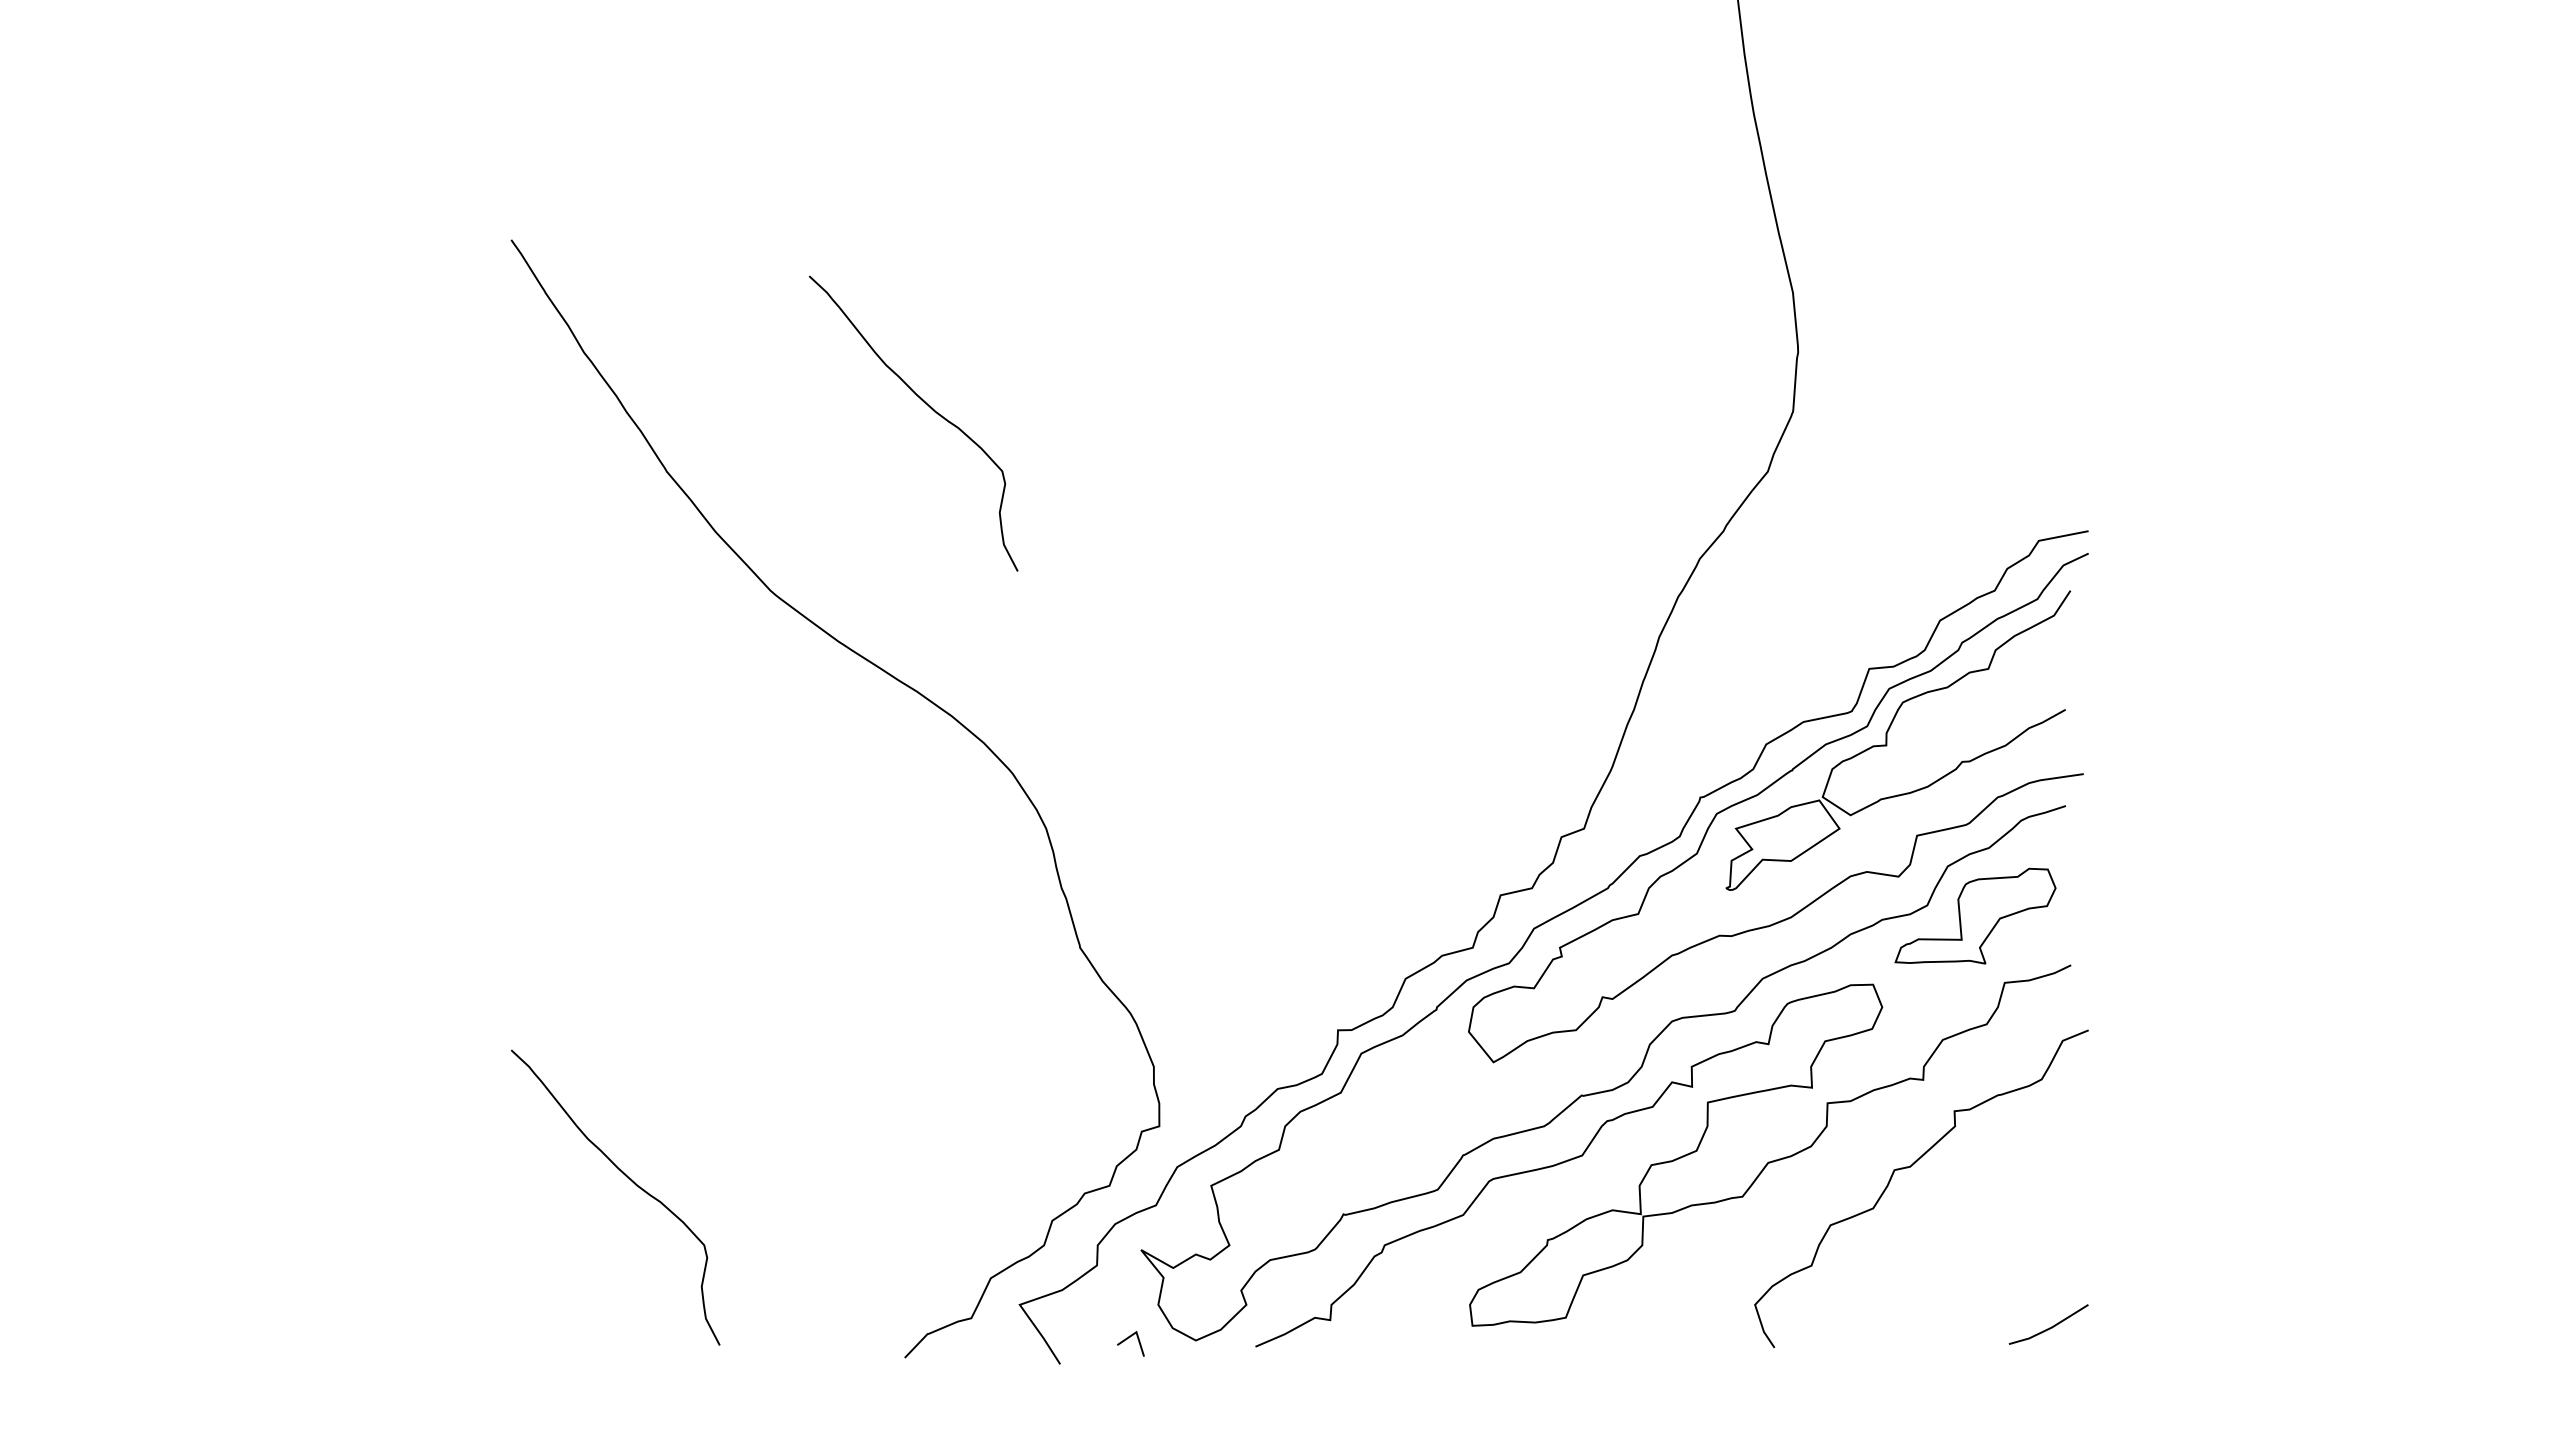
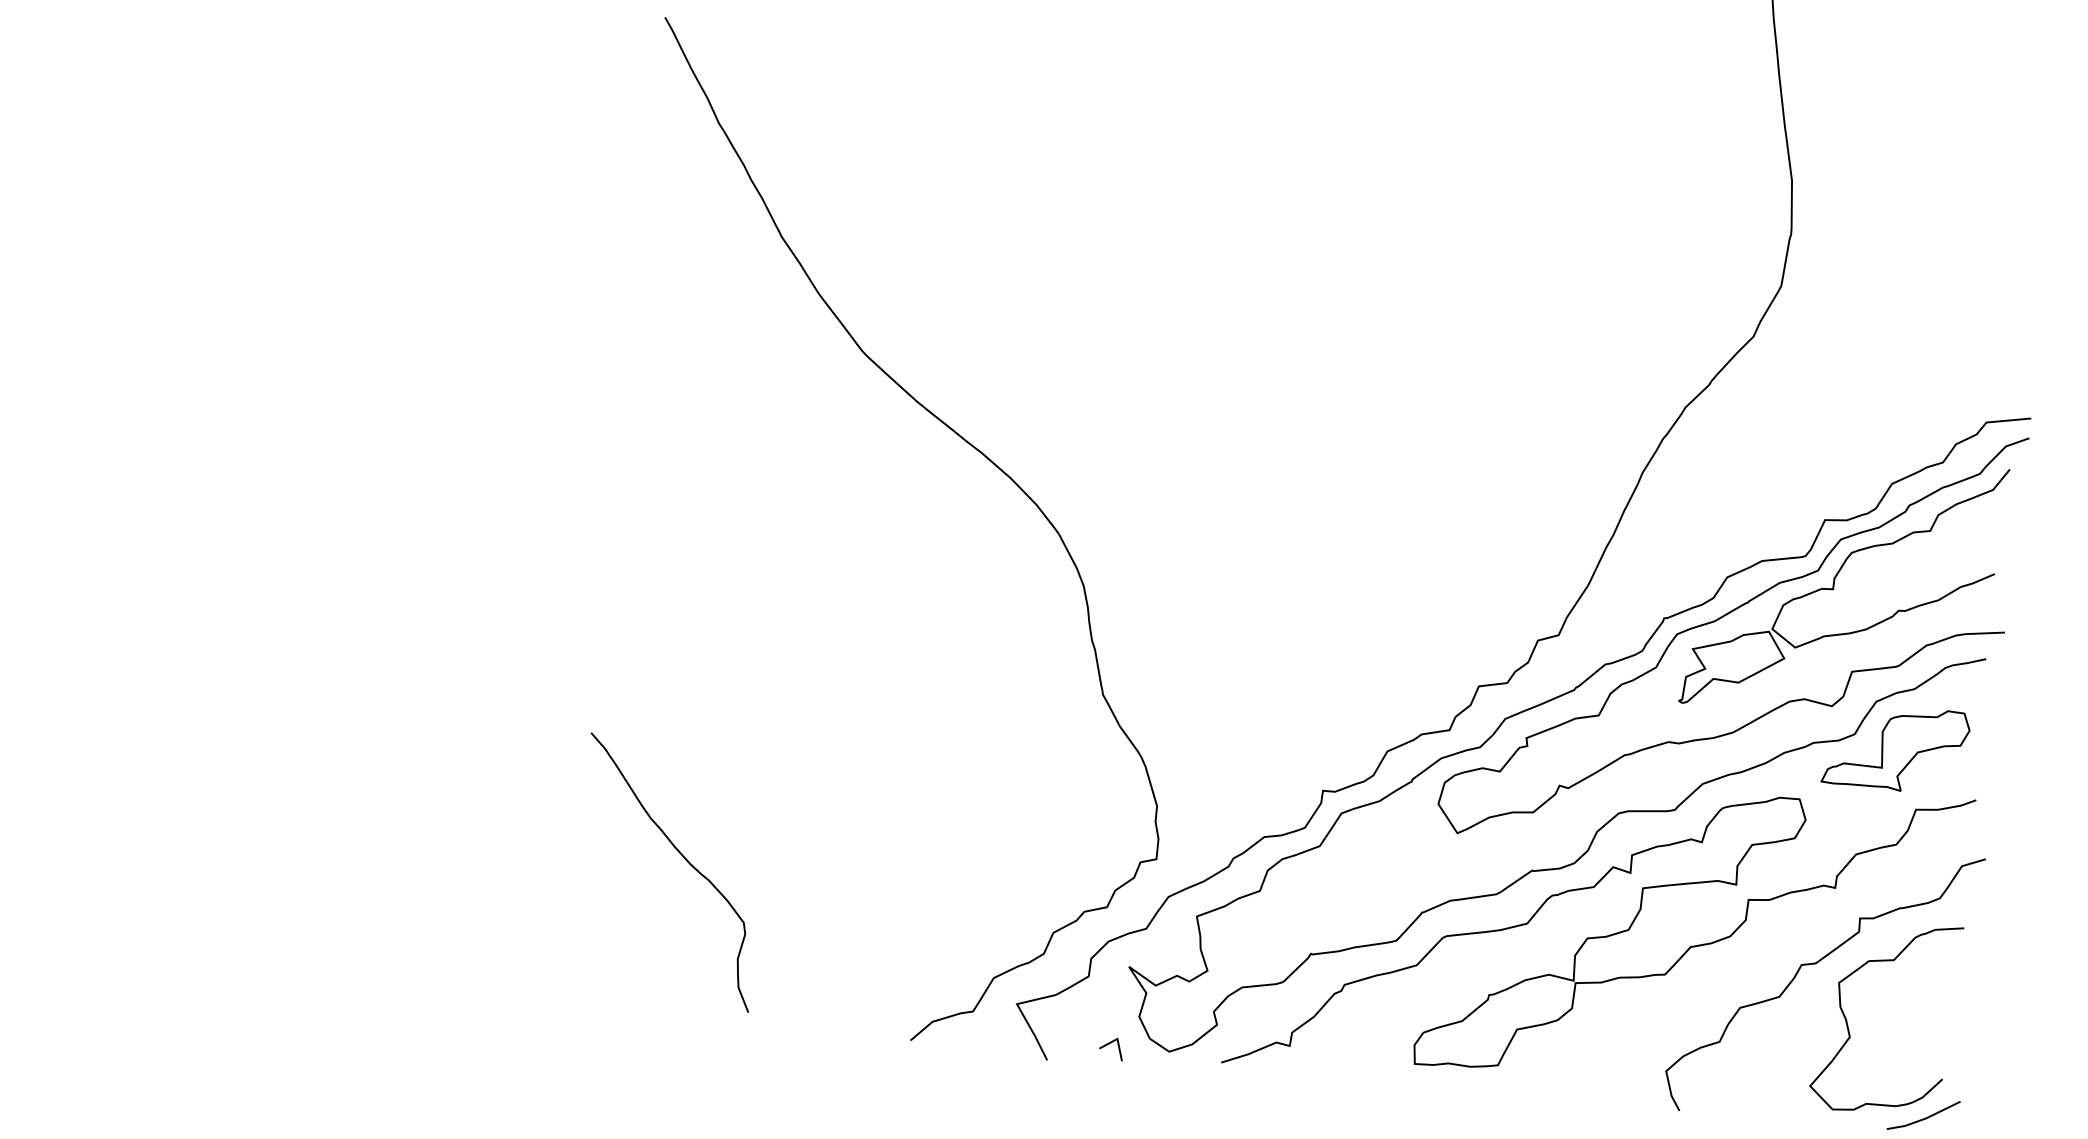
curve: (929, 407) -> (1019, 203), removed
curve: (1953, 1231) -> (1848, 1024), added

